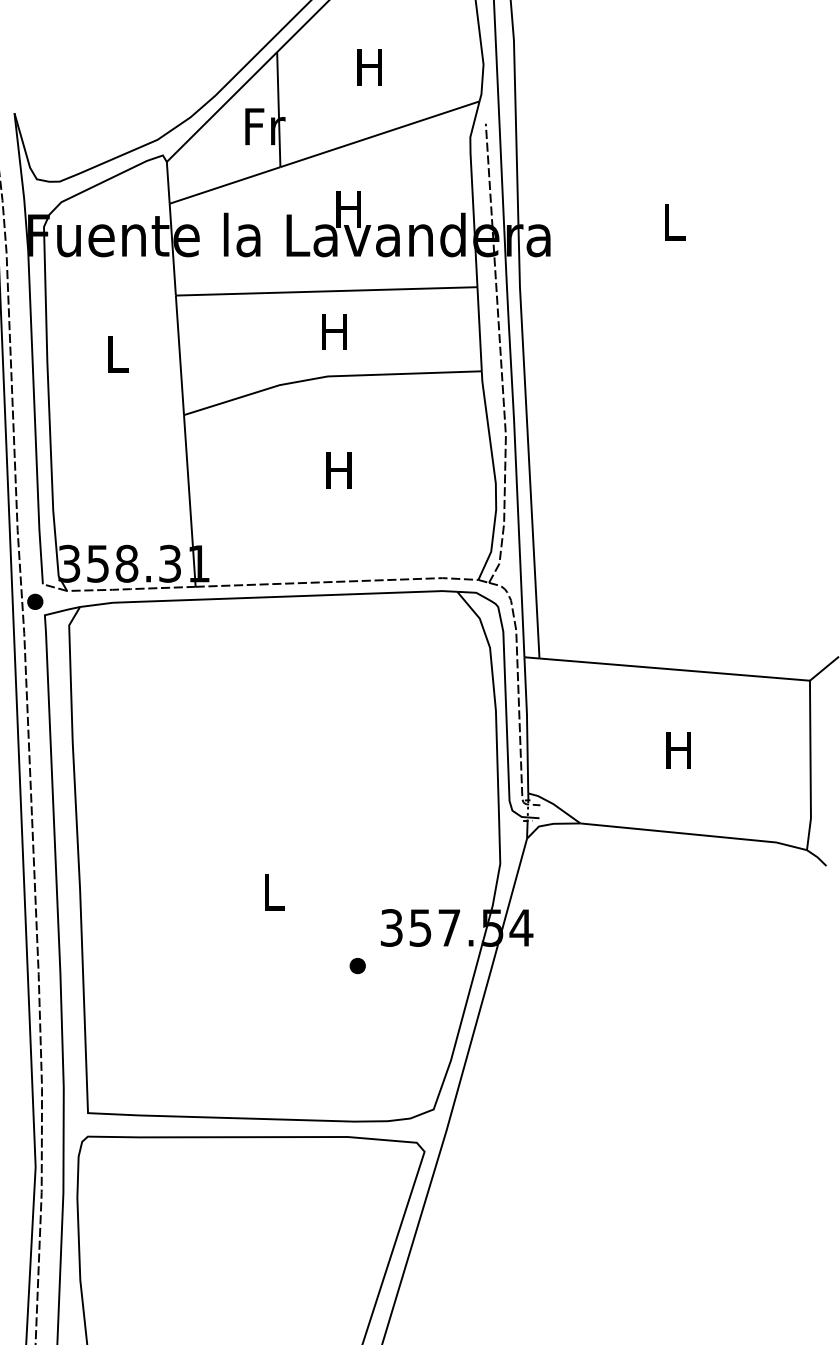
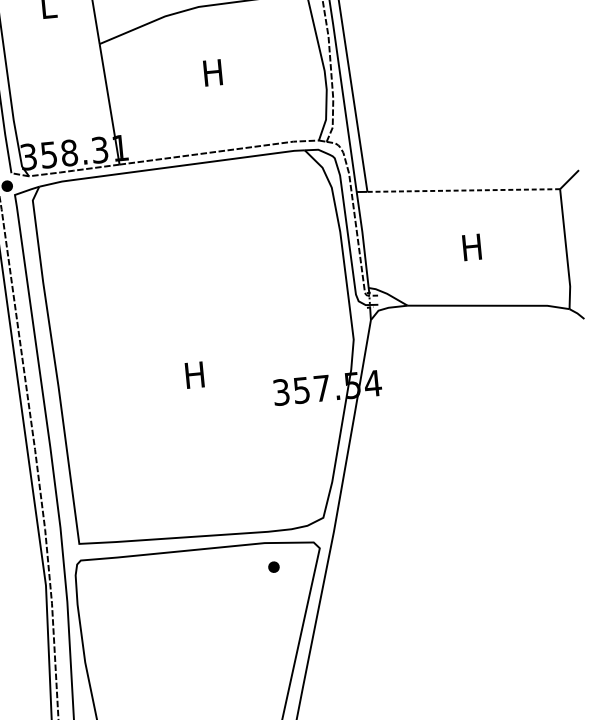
line: (674, 669) -> (463, 190), solid -> dashed
text: (272, 892) -> (194, 375), L -> H
part: (357, 966) -> (273, 567), moved

